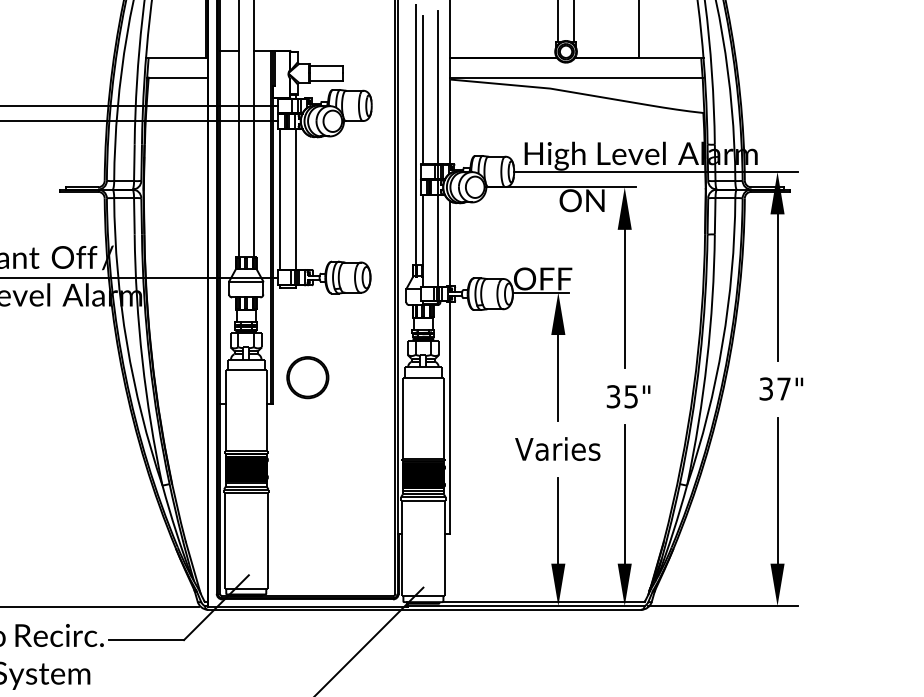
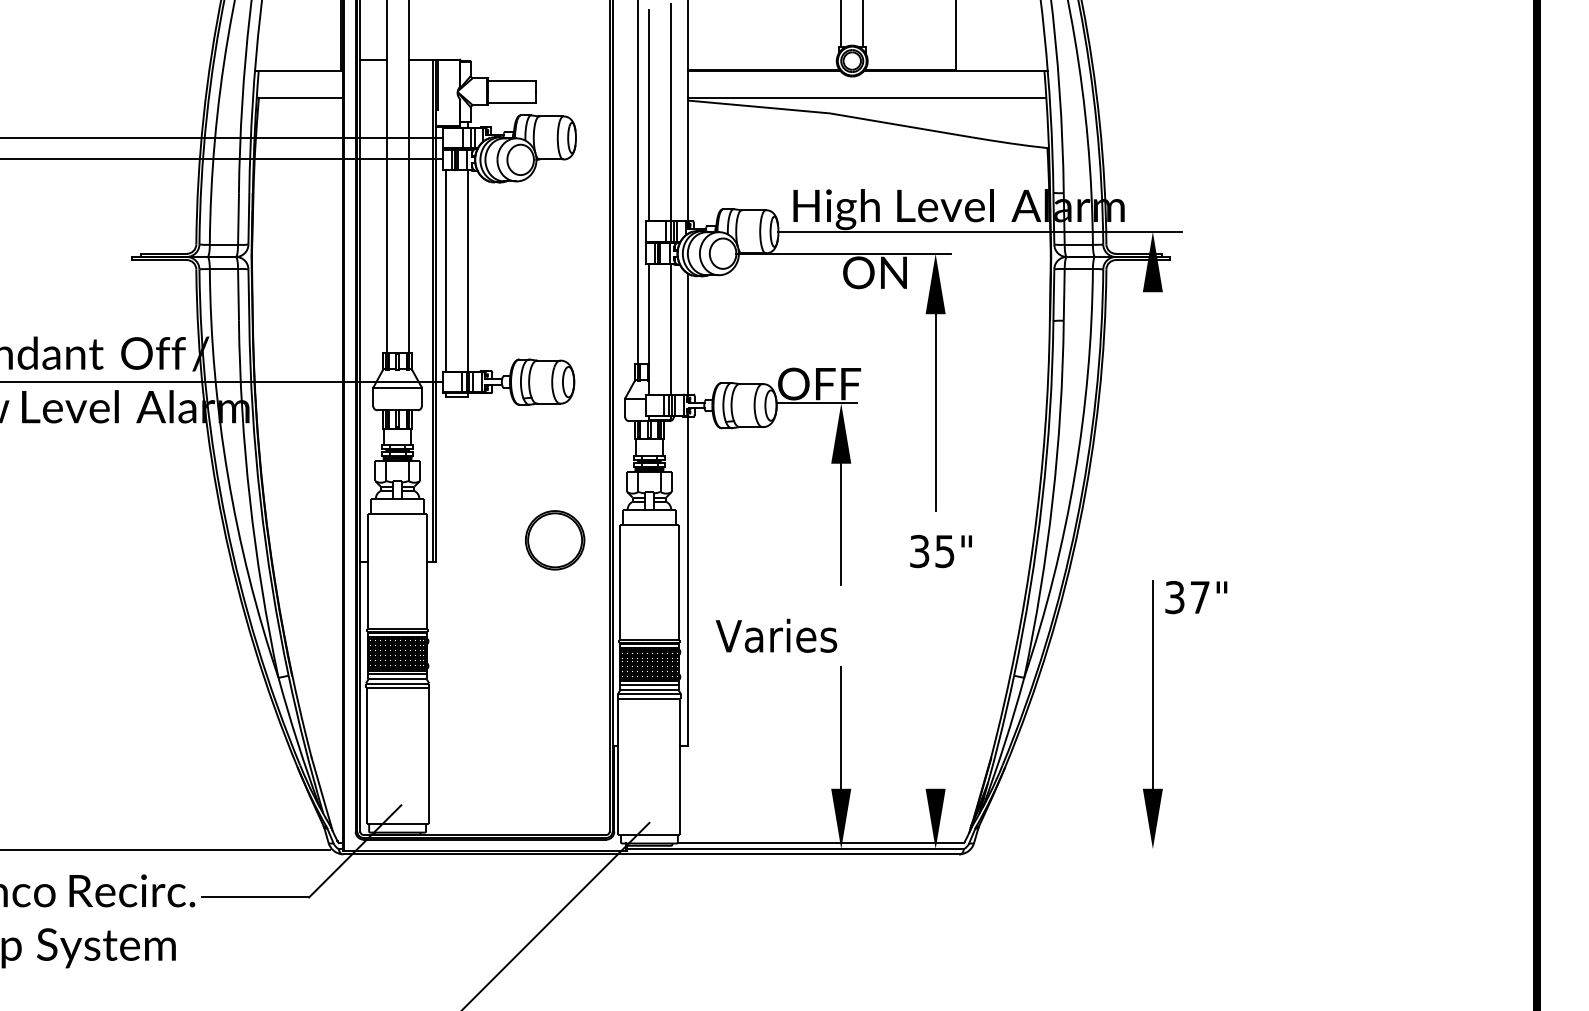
line: (777, 287) -> (1152, 396), removed
part: (308, 377) -> (555, 540), moved
text: (781, 389) -> (1196, 597), moved
text: (557, 448) -> (776, 635), moved
line: (624, 493) -> (935, 689), removed
line: (722, 606) -> (1074, 849), removed

